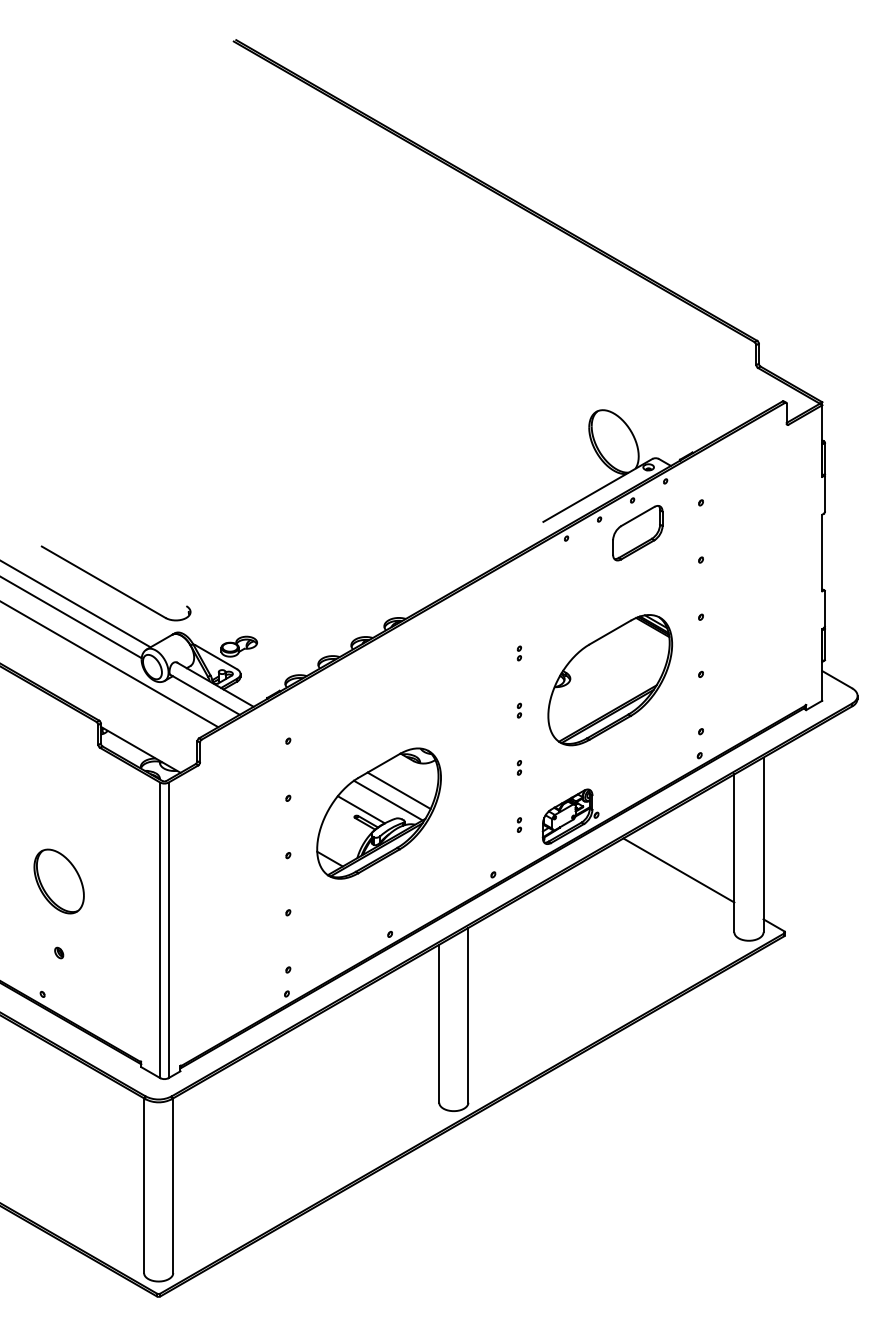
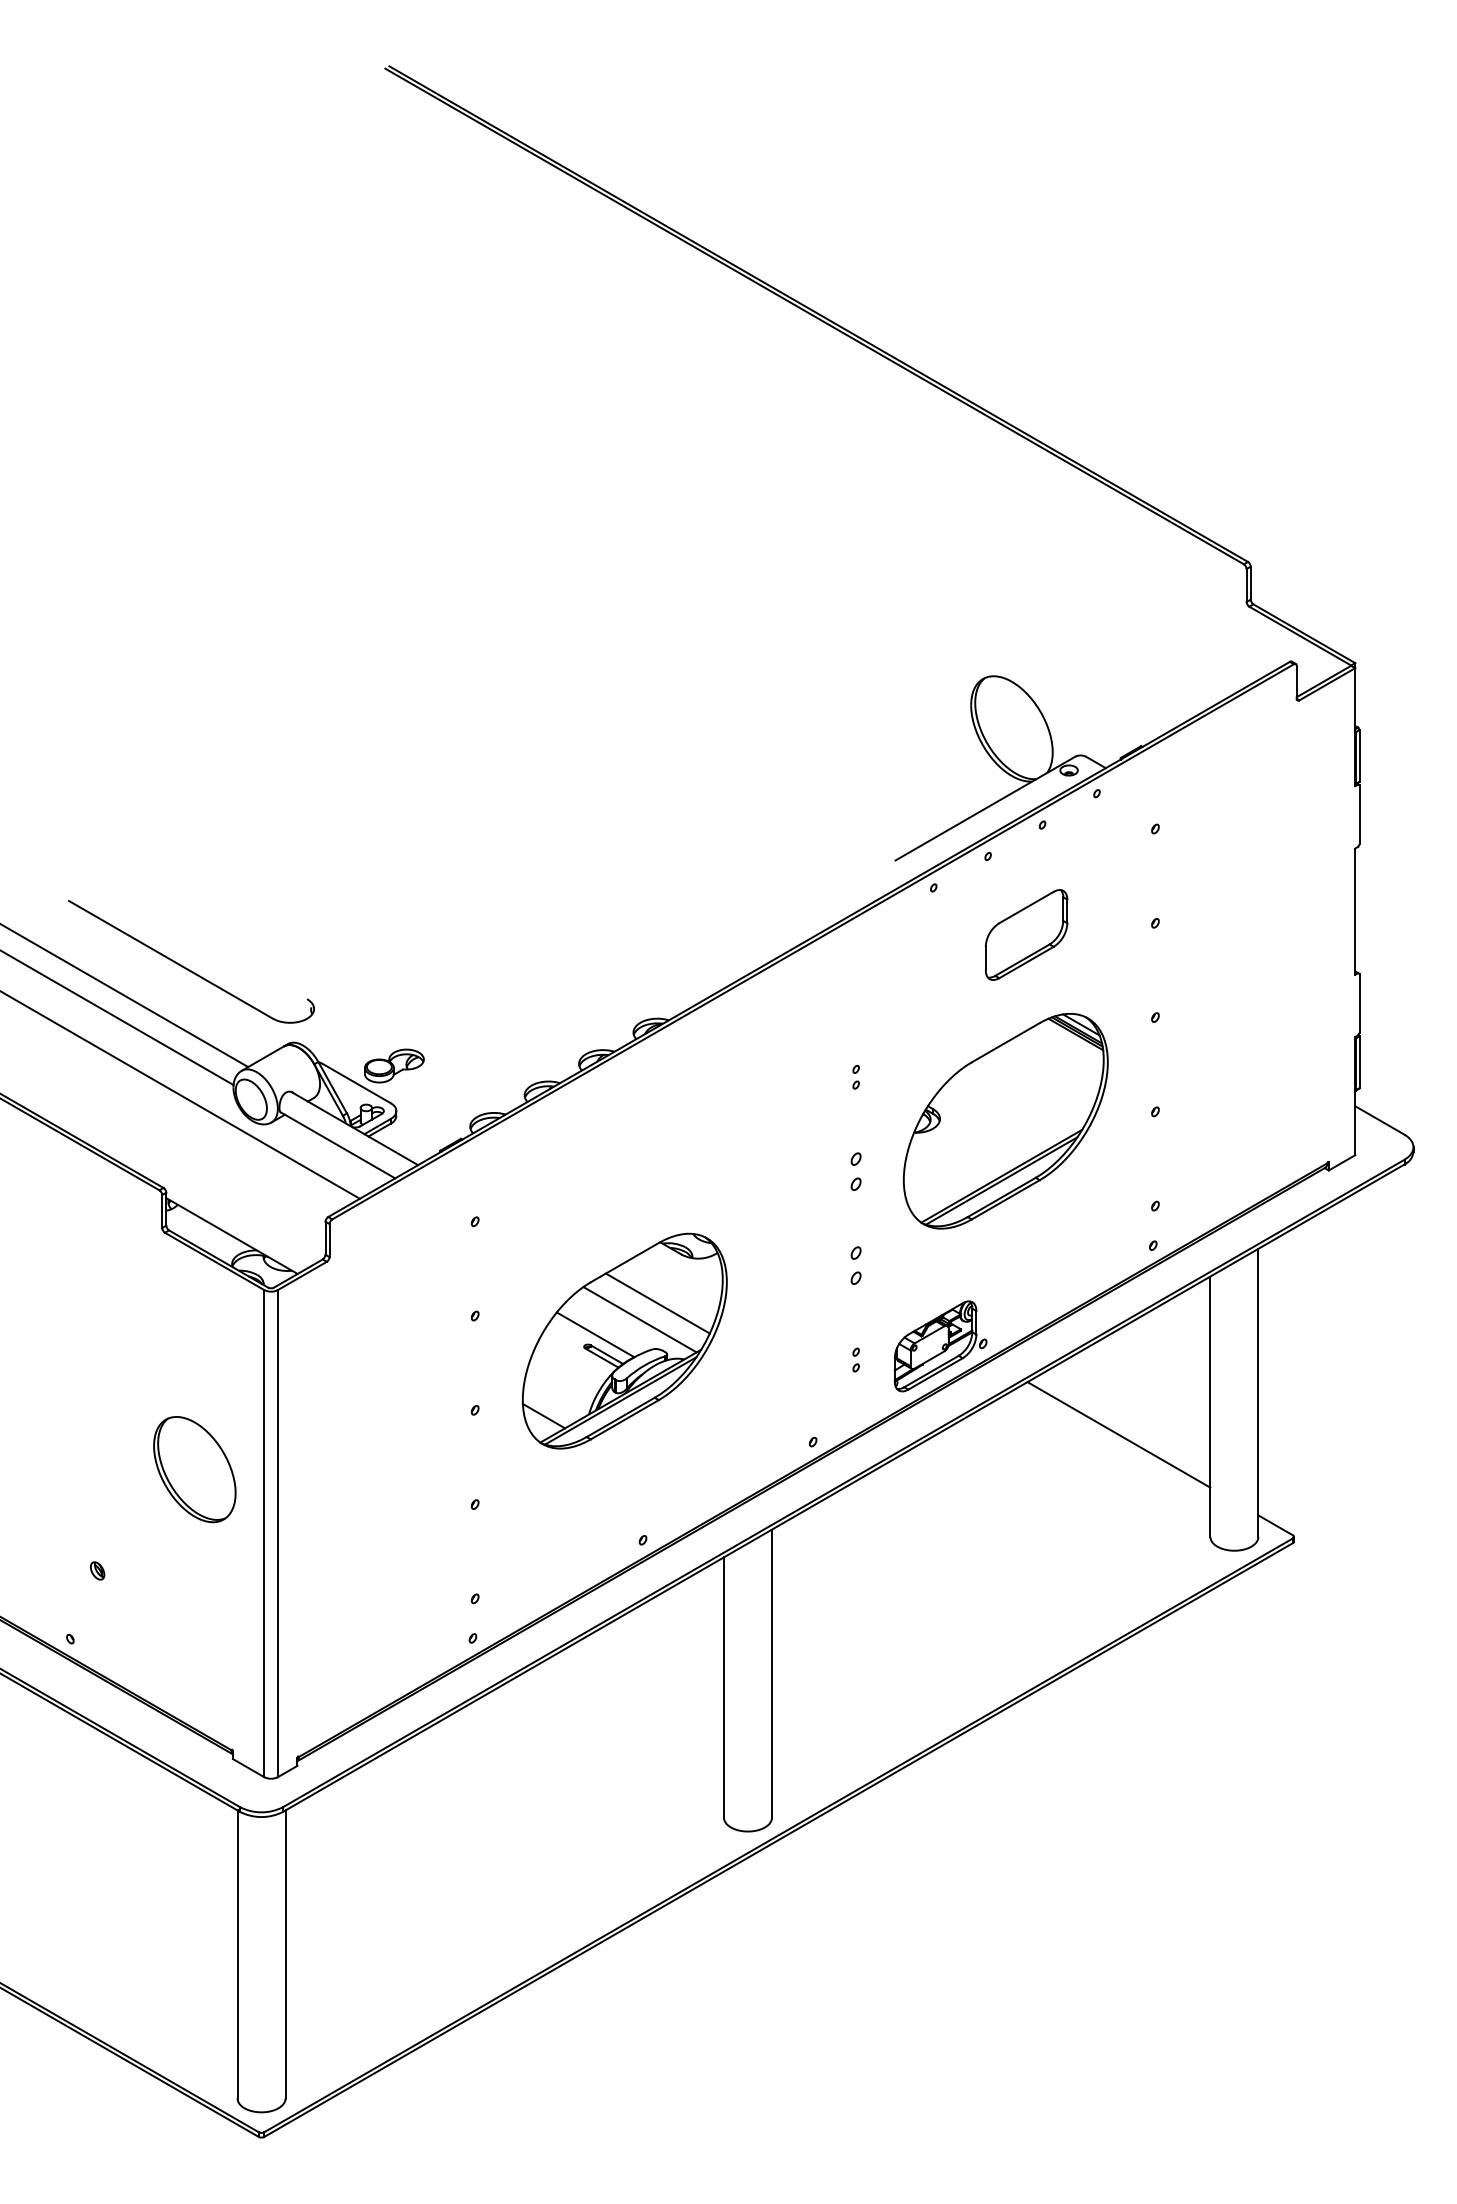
part: (637, 533) -> (1025, 935), moved
part: (519, 710) -> (856, 1171), size x1.6
part: (519, 767) -> (856, 1265), size x1.6
part: (58, 881) -> (193, 1469), moved

